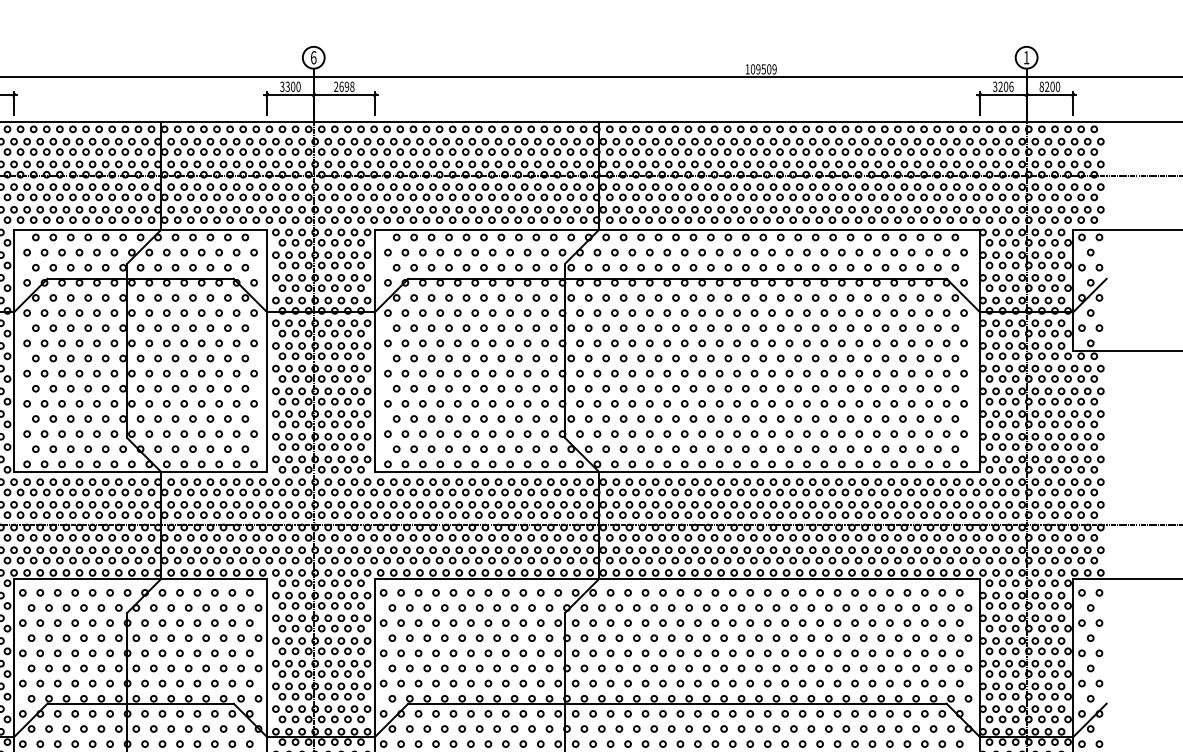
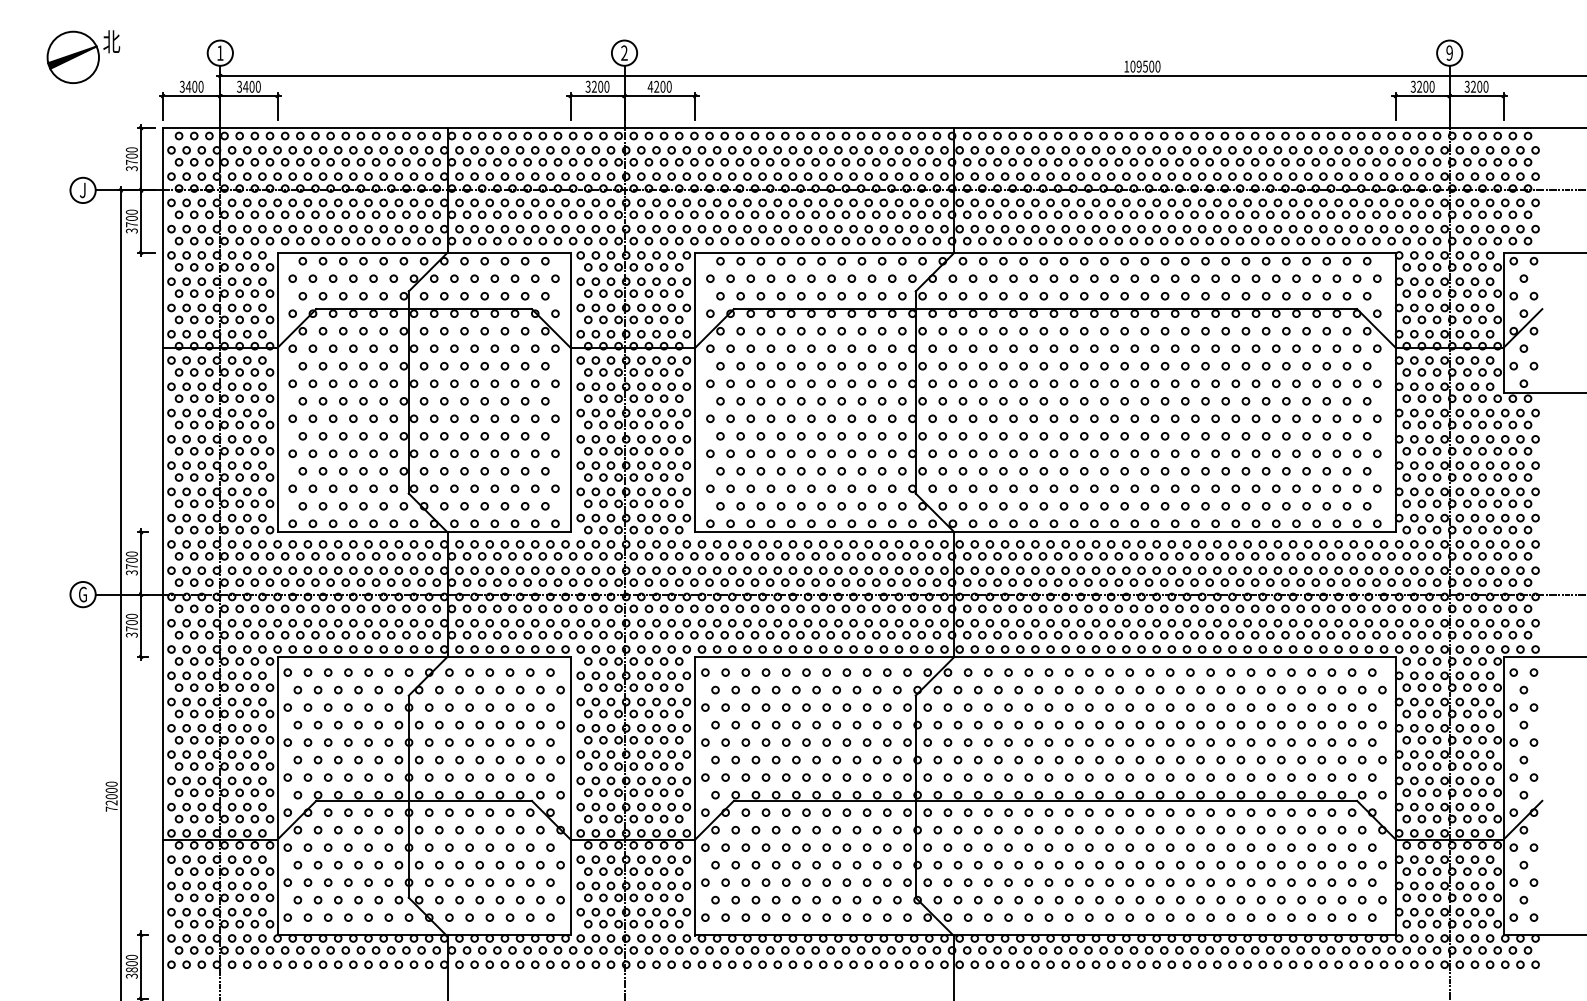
text: (313, 57) -> (624, 52), 6 -> 2
text: (1026, 57) -> (1449, 52), 1 -> 9
text: (774, 69) -> (1157, 66), 109509 -> 109500
text: (286, 86) -> (593, 86), 3300 -> 3200
text: (343, 86) -> (659, 86), 2698 -> 4200
text: (1010, 86) -> (1431, 86), 3206 -> 3200
text: (1041, 86) -> (1466, 86), 8200 -> 3200

